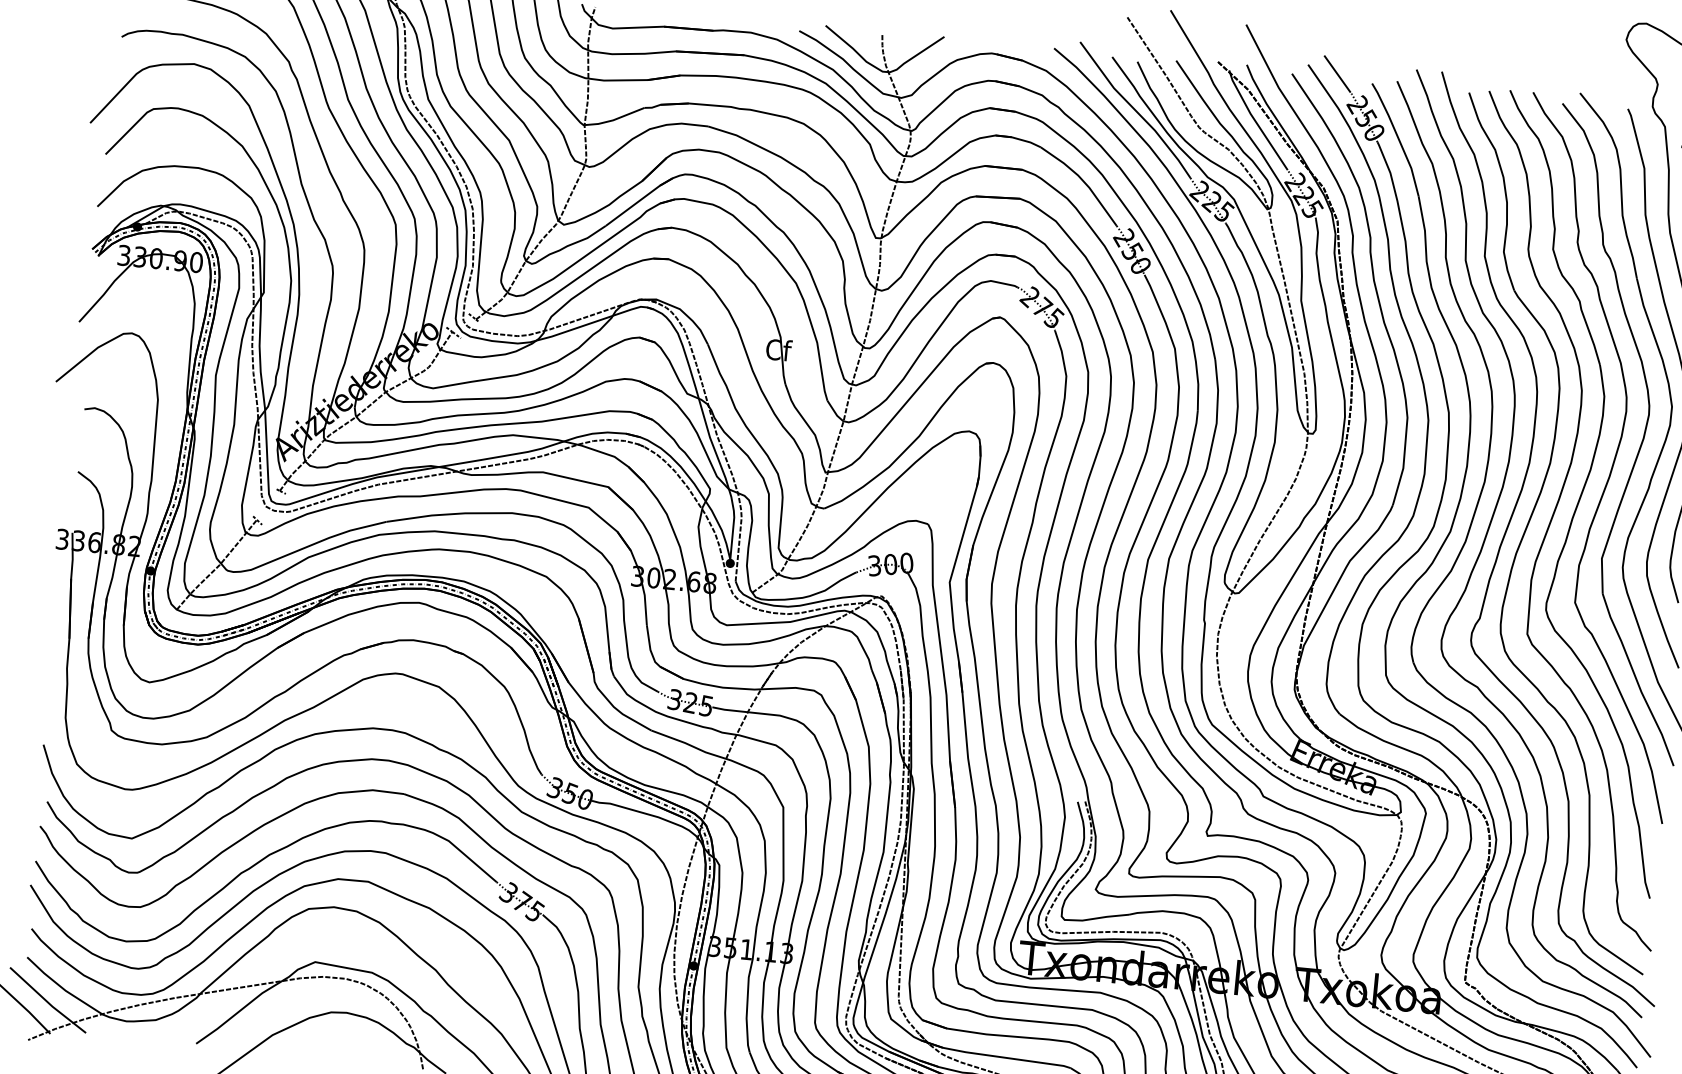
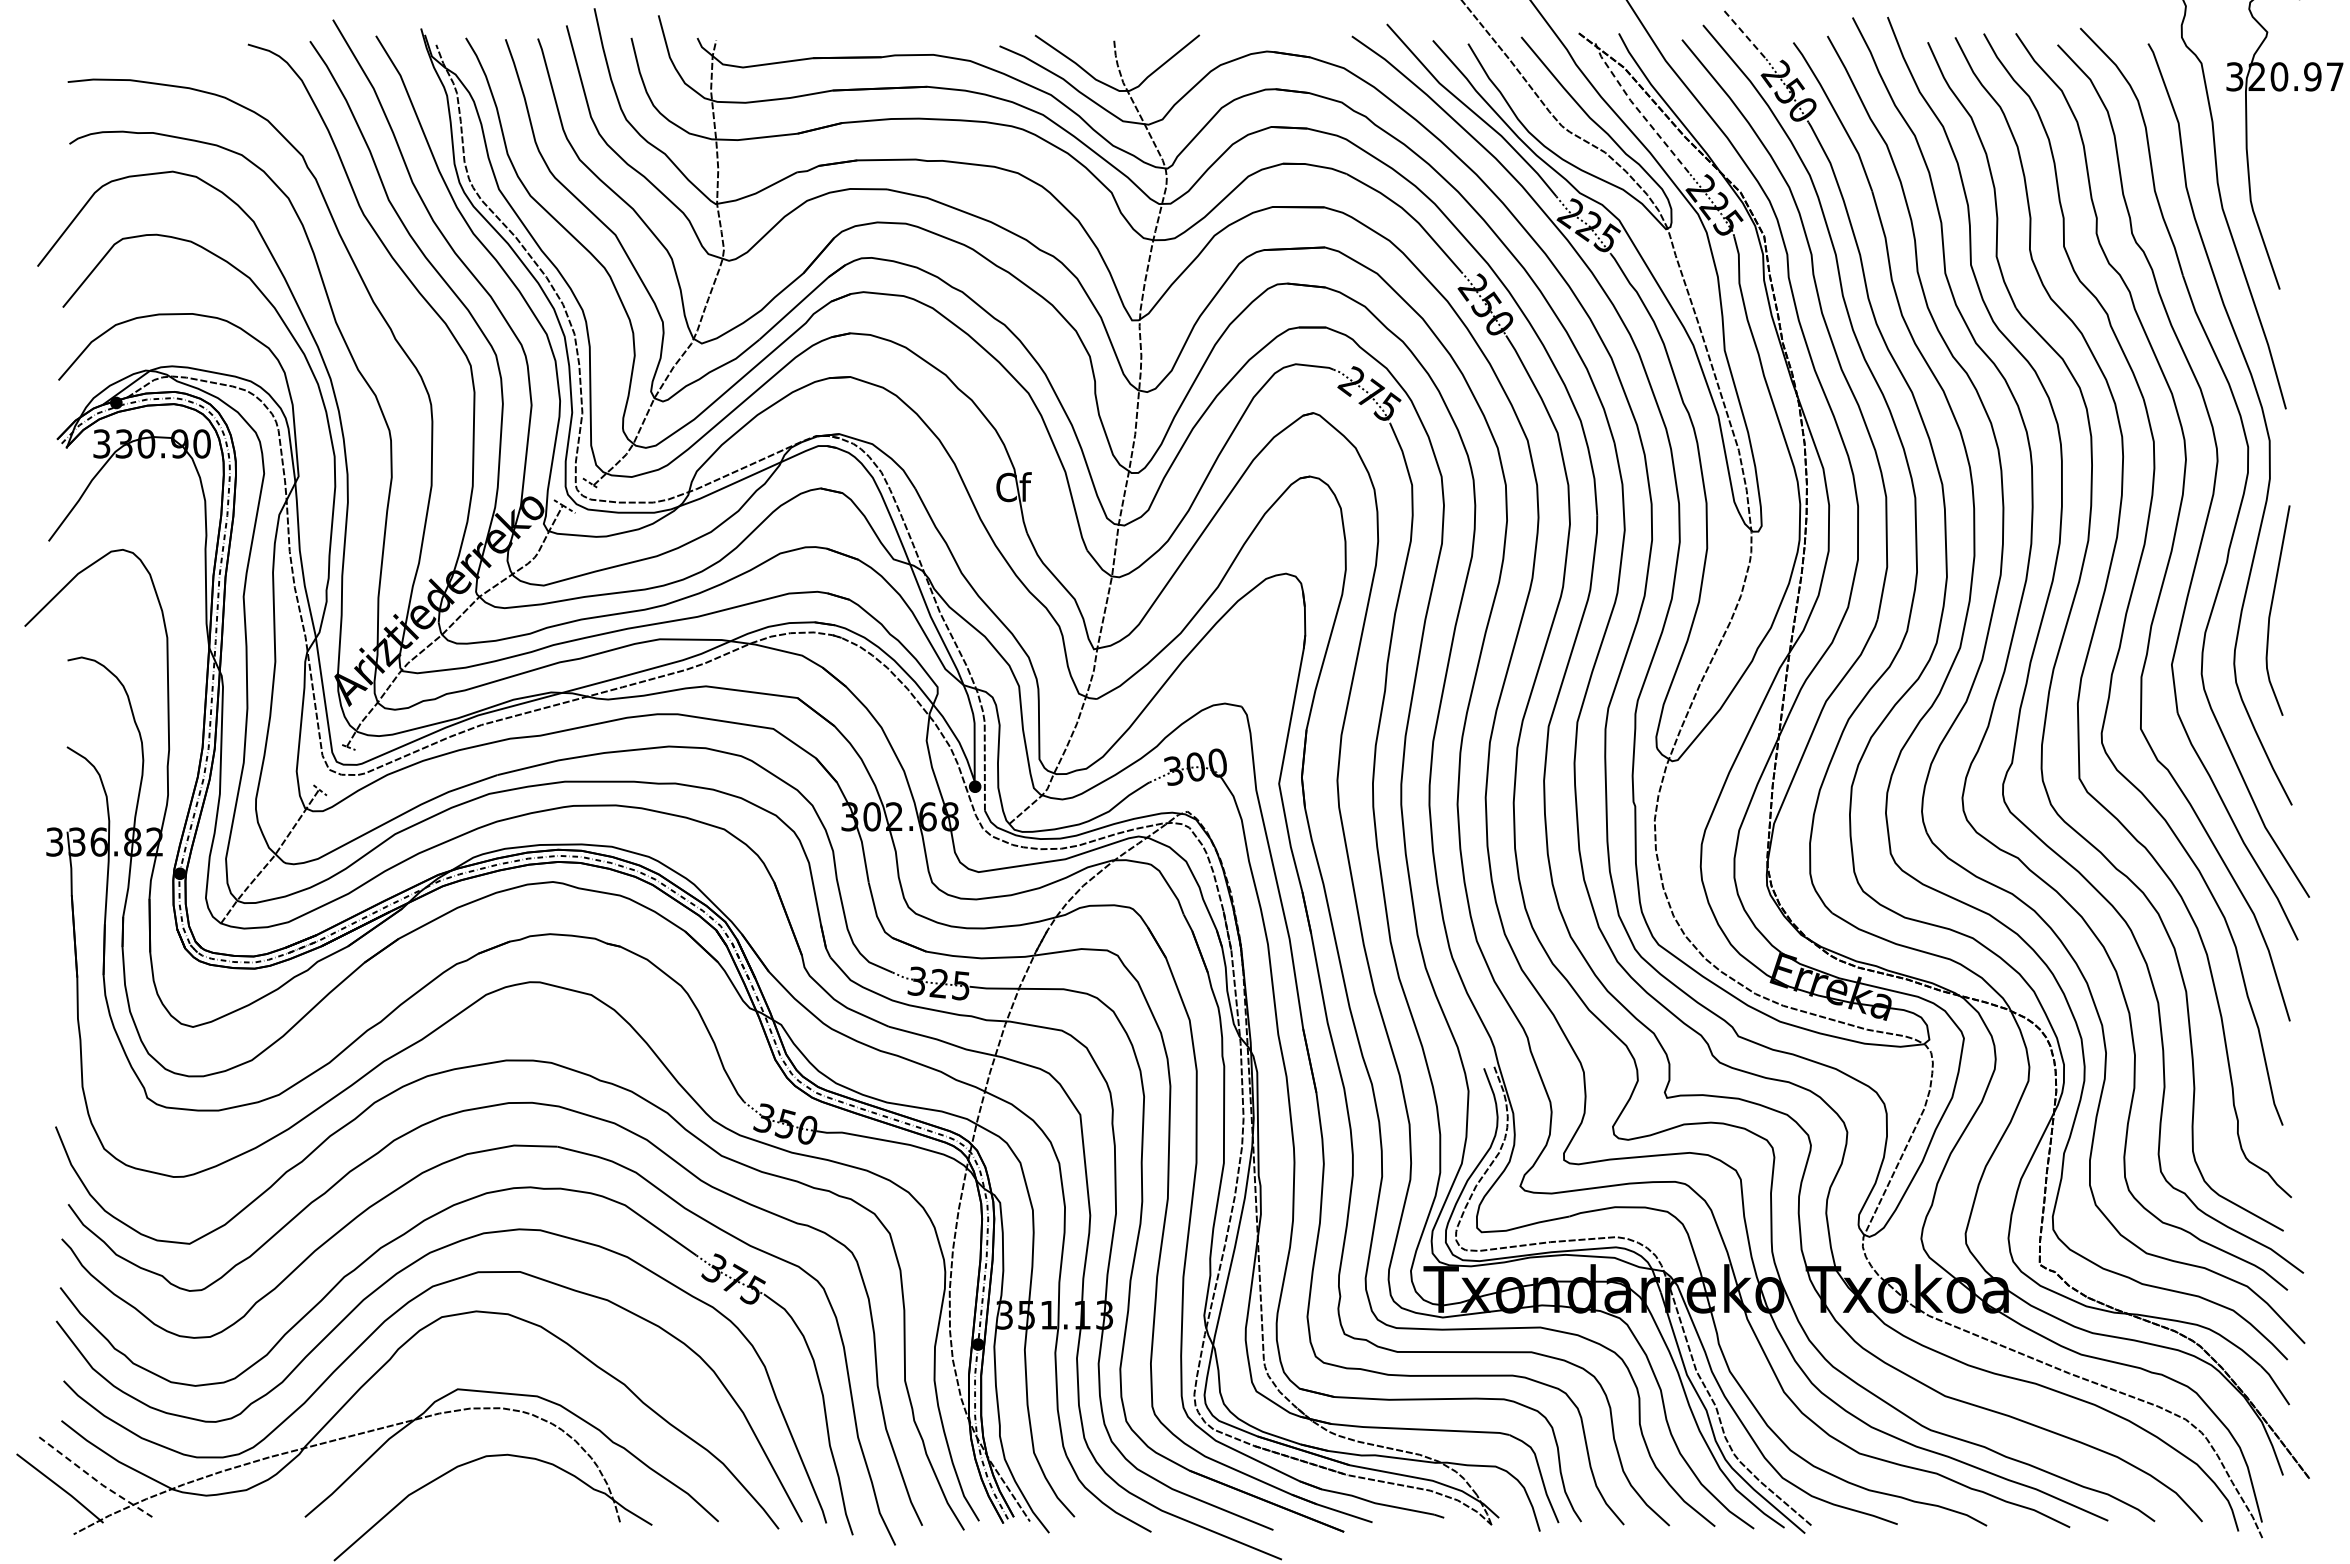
line: (1337, 73) -> (1744, 33), solid -> dashed
line: (1255, 120) -> (1637, 109), solid -> dashed
line: (46, 1001) -> (94, 1479), solid -> dashed

